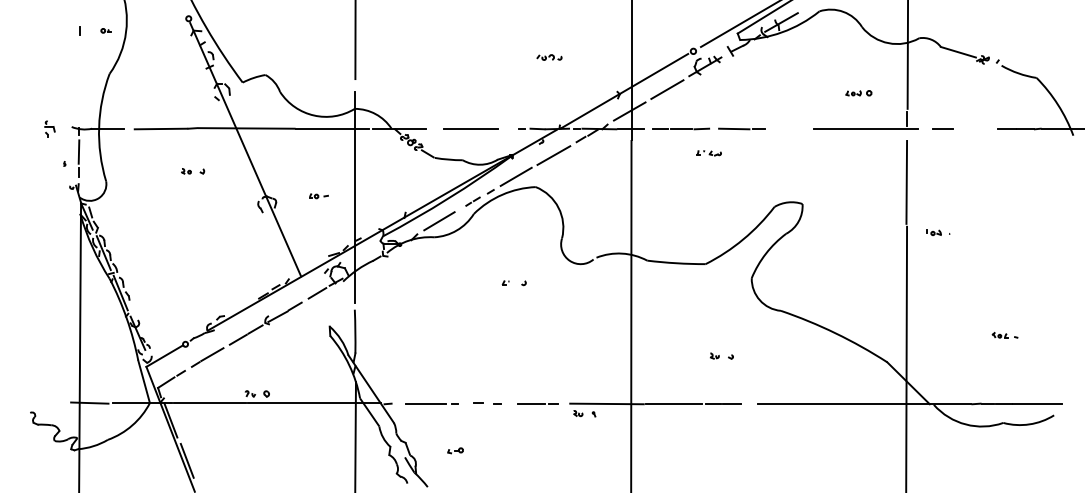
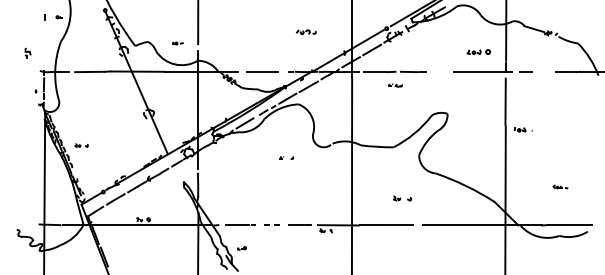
part: (549, 56) -> (306, 31), size x1.4
part: (858, 92) -> (478, 51), size x1.6
part: (49, 128) -> (27, 52), moved
part: (192, 171) -> (81, 145), moved
part: (318, 196) -> (177, 43), moved
part: (937, 232) -> (522, 129), size x1.4
part: (721, 355) -> (402, 198), size x1.4
part: (454, 450) -> (241, 248), moved

